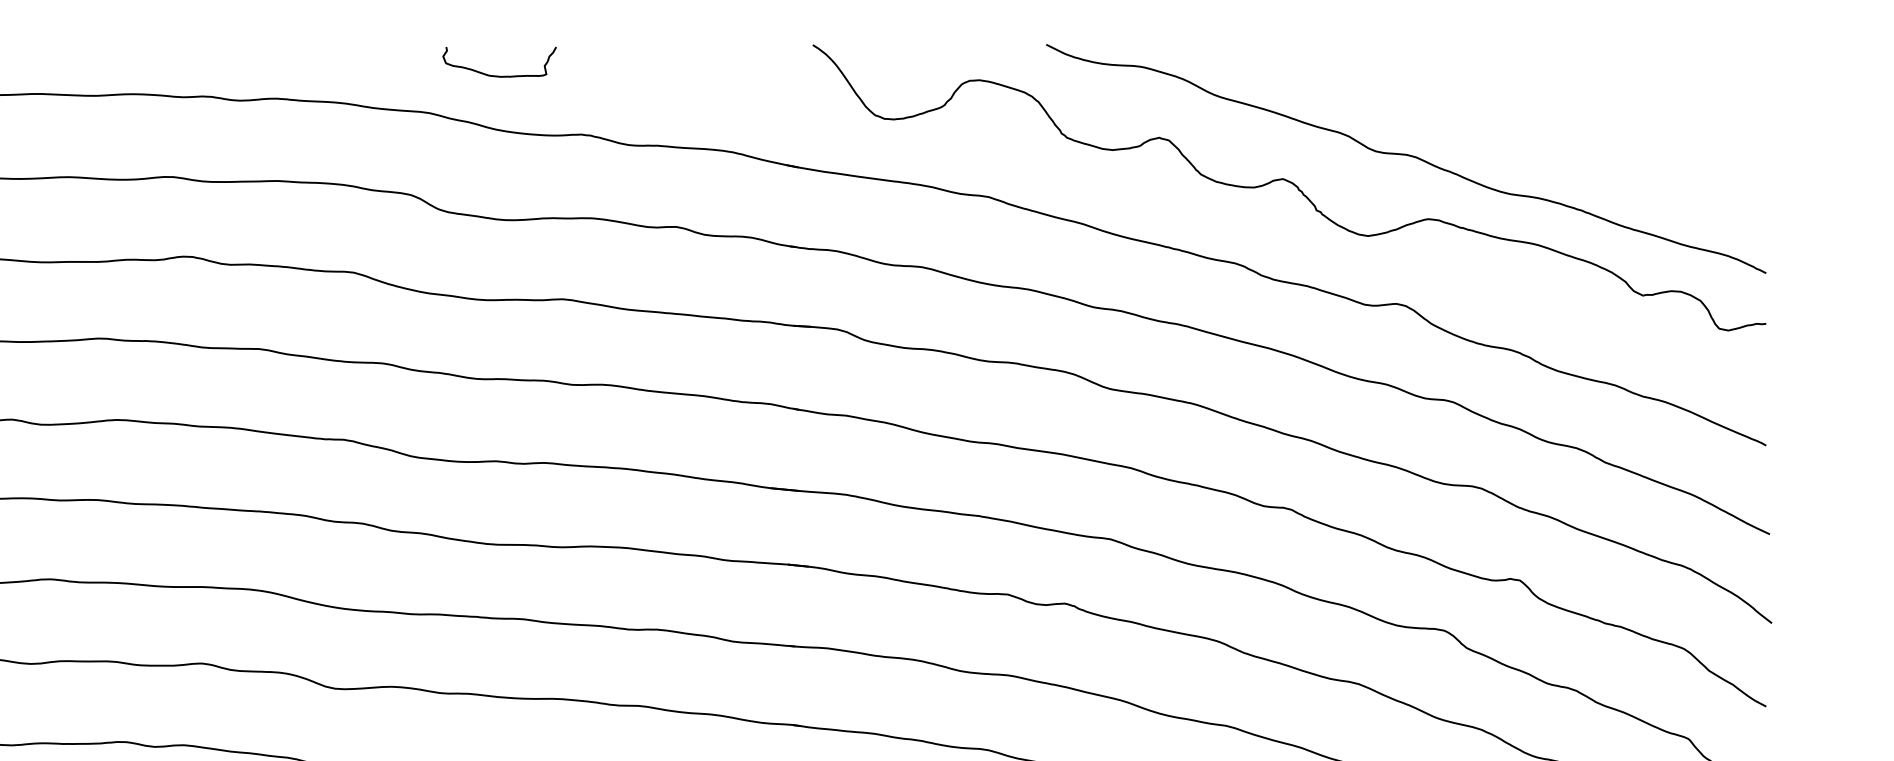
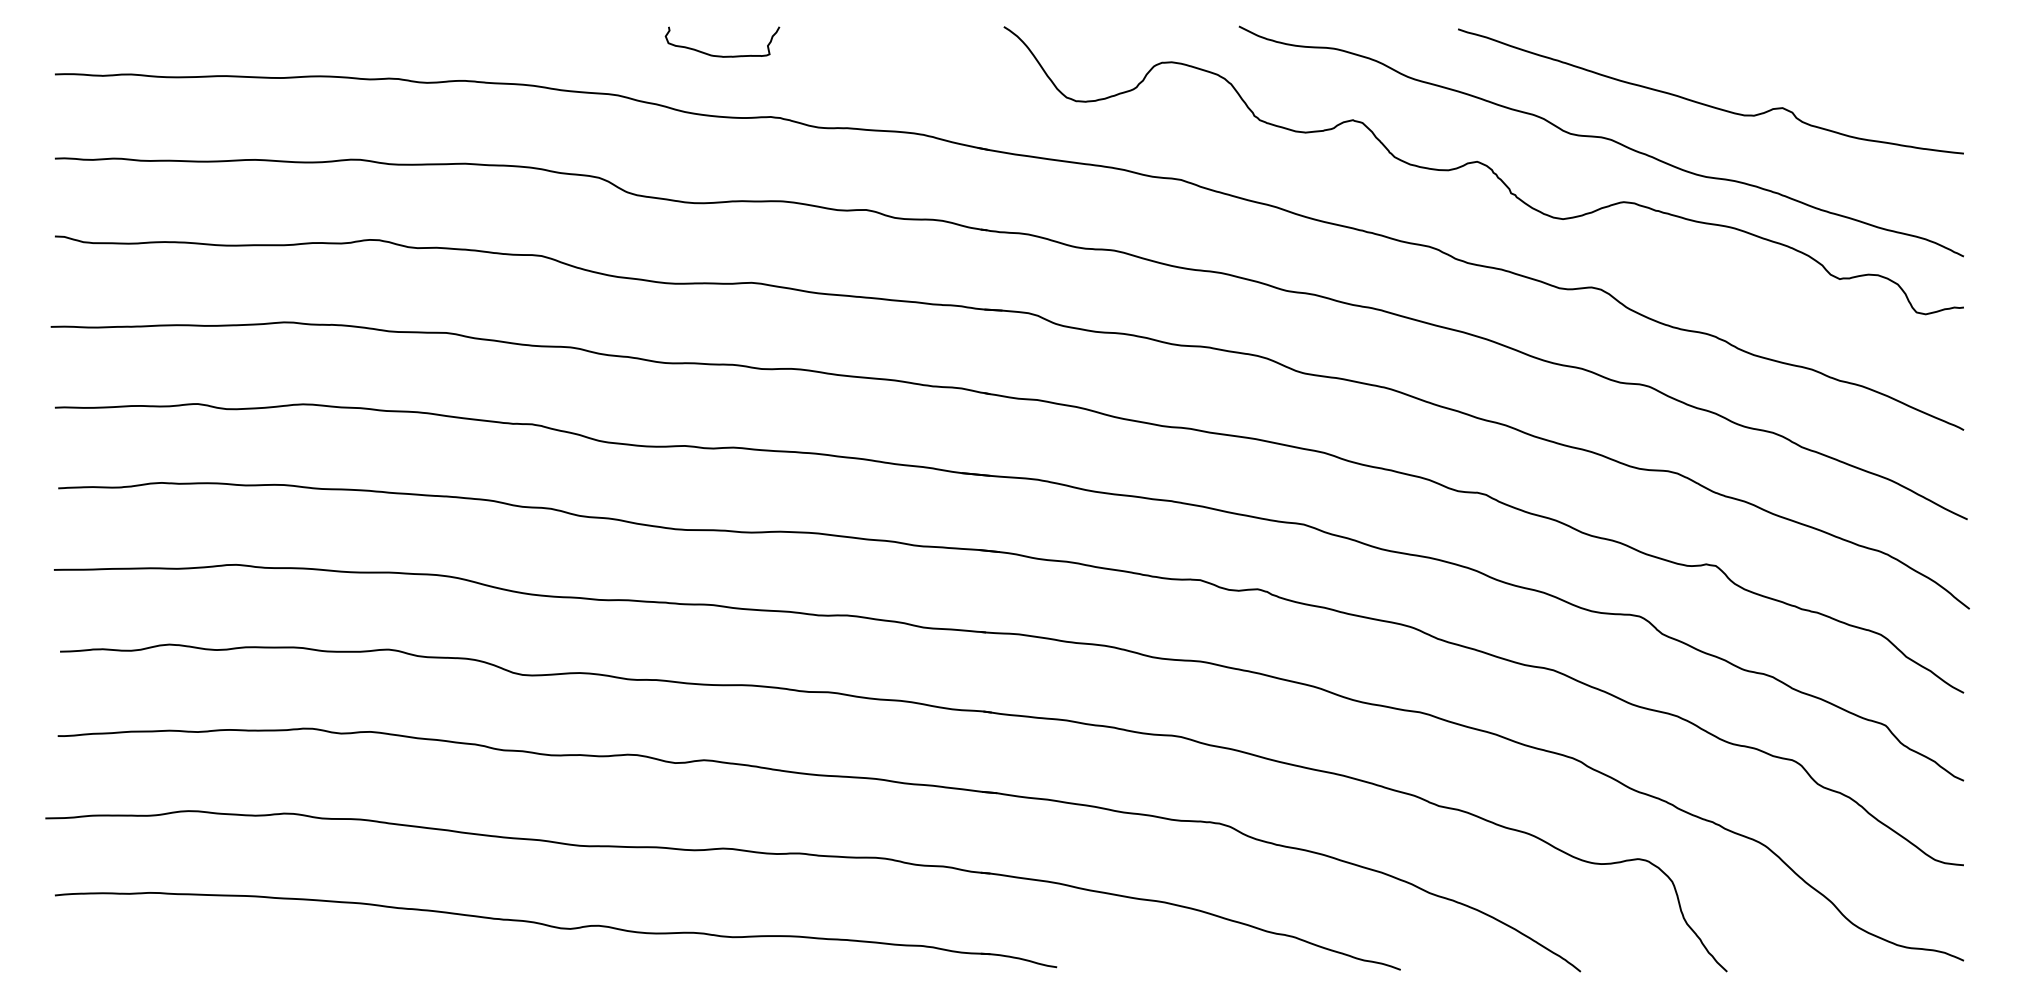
curve: (499, 75) -> (722, 55), moved
curve: (1512, 122) -> (1708, 104), added

